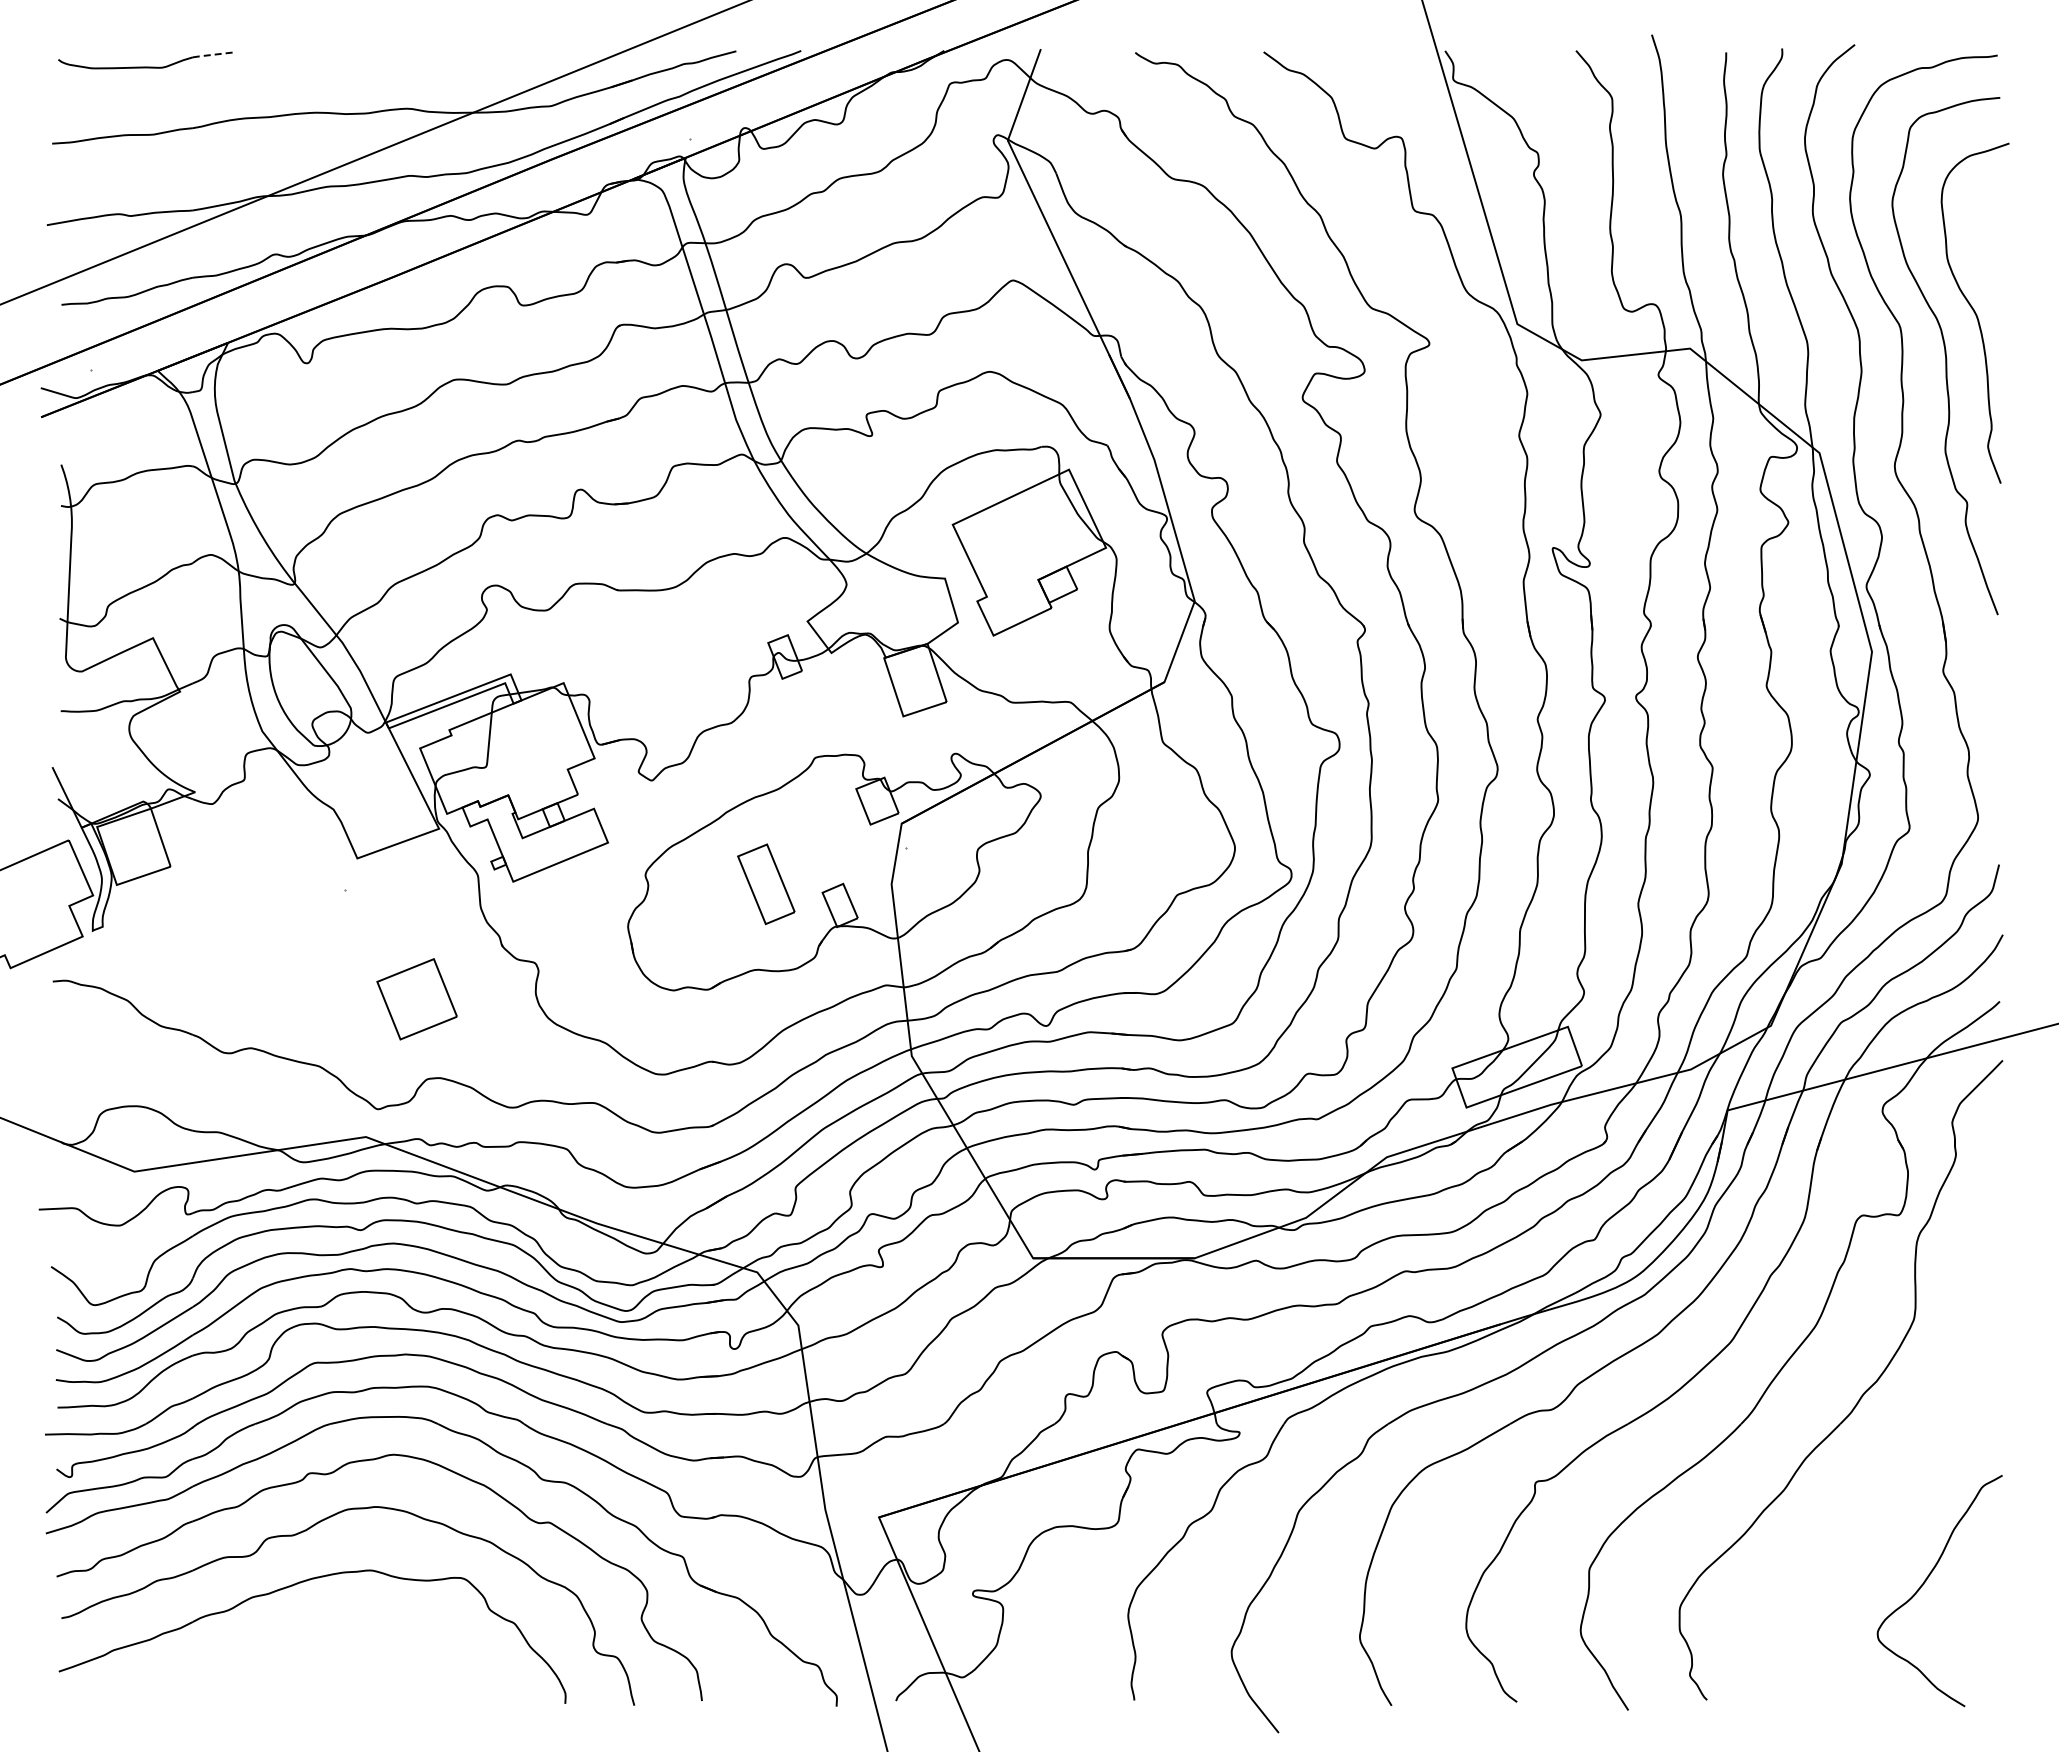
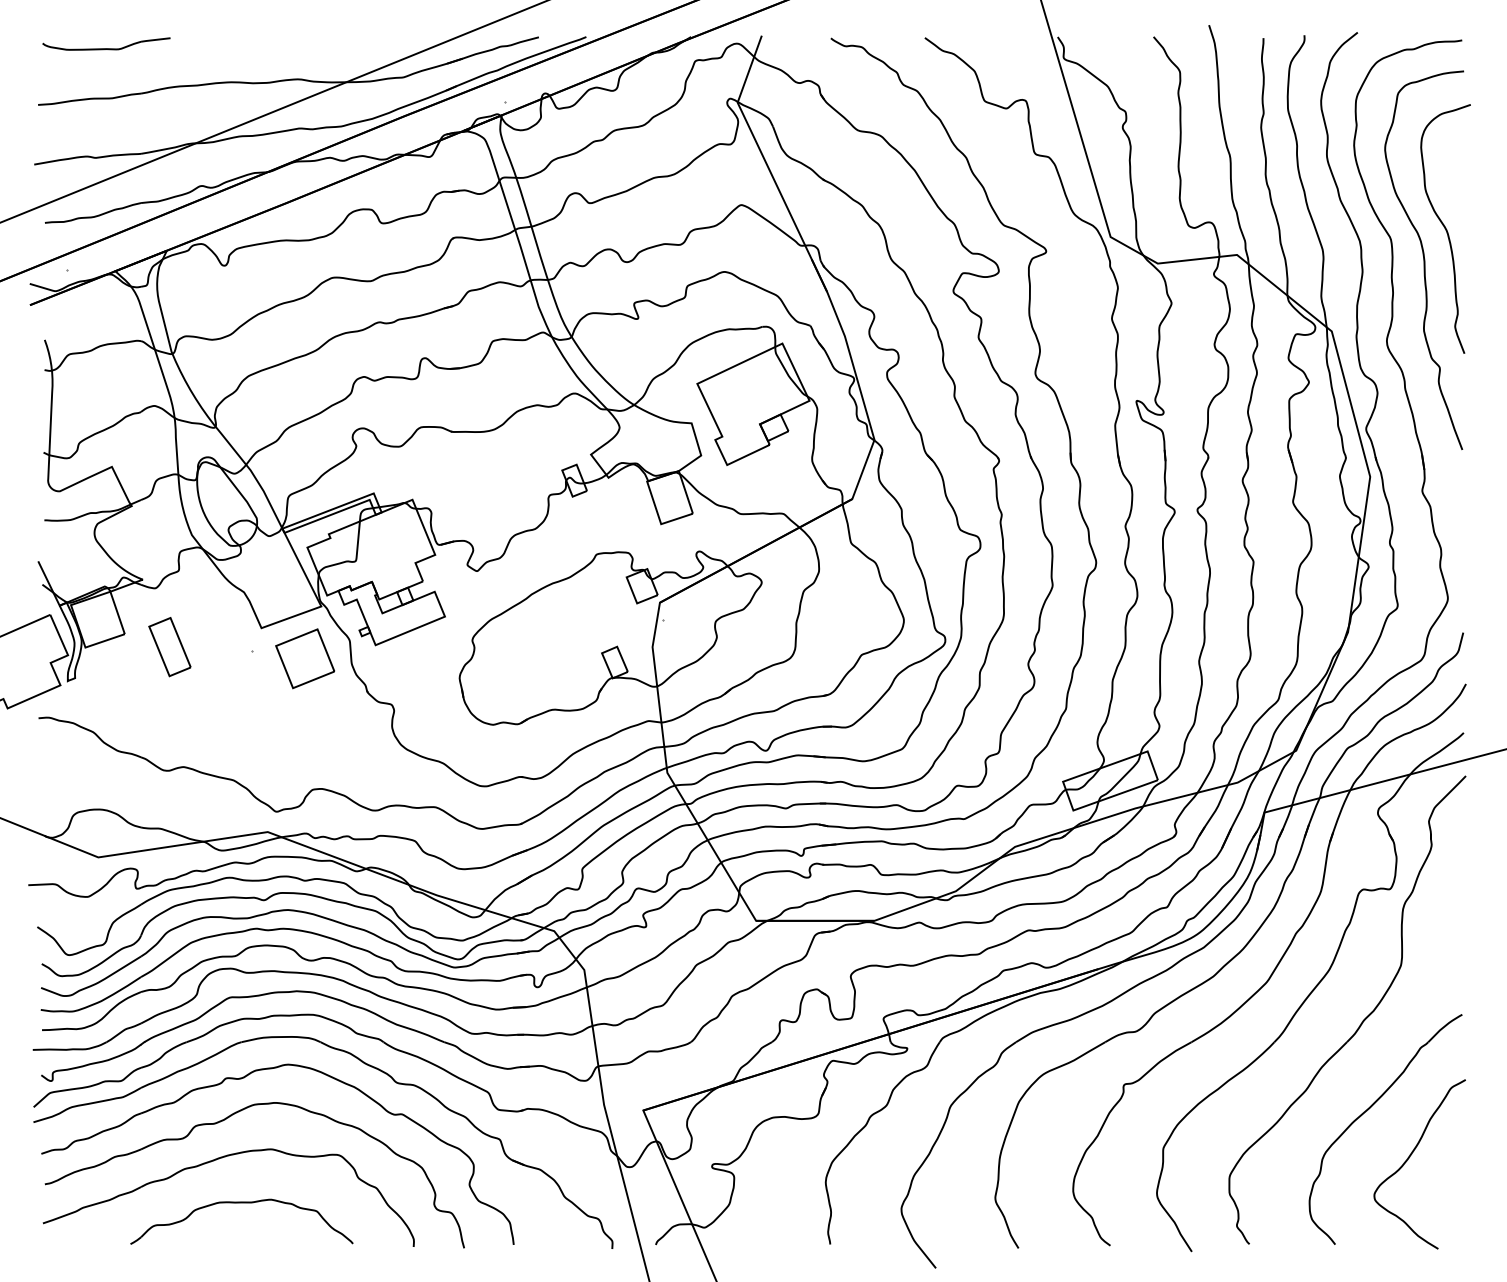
line: (212, 54) -> (155, 39), dashed -> solid
part: (766, 884) -> (170, 647), moved
part: (416, 999) -> (304, 658), moved
part: (1868, 1517) -> (1367, 1110), added
part: (323, 1644) -> (236, 1203), added

